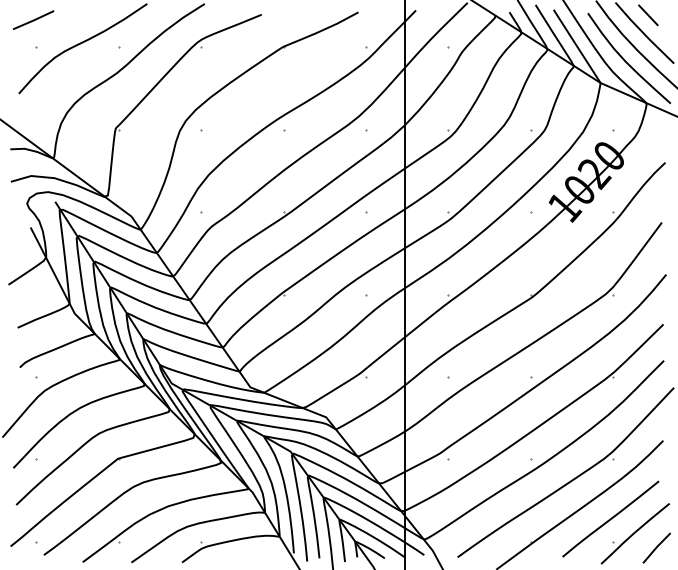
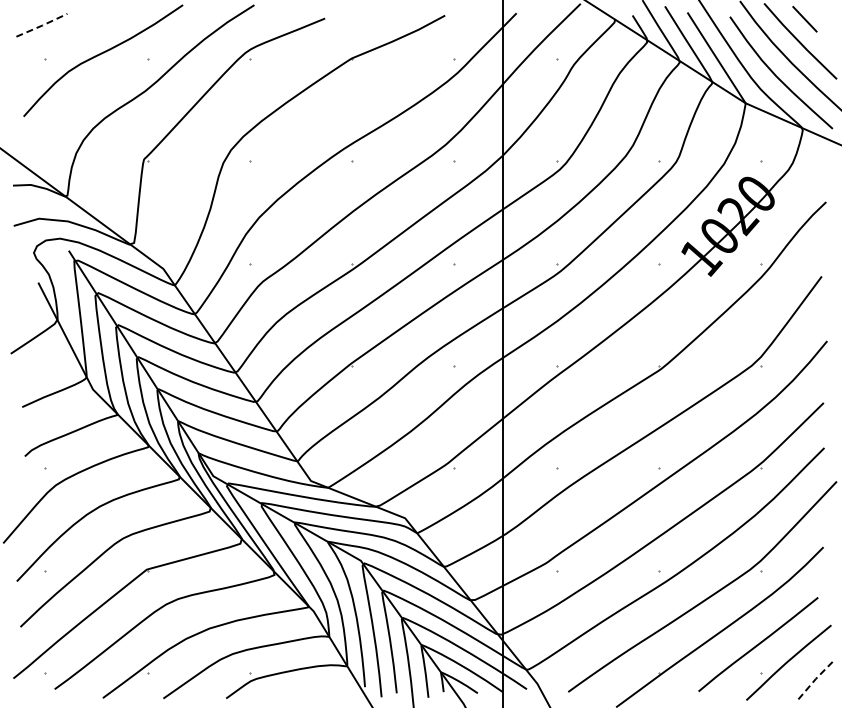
line: (34, 20) -> (42, 25), solid -> dashed
line: (656, 547) -> (815, 679), solid -> dashed

